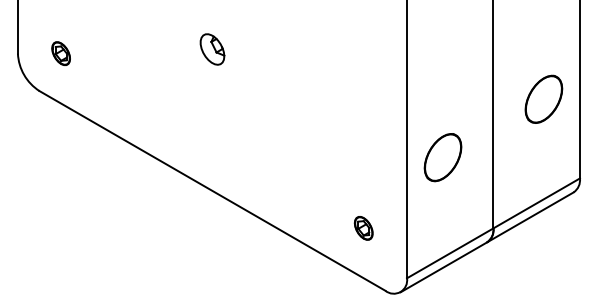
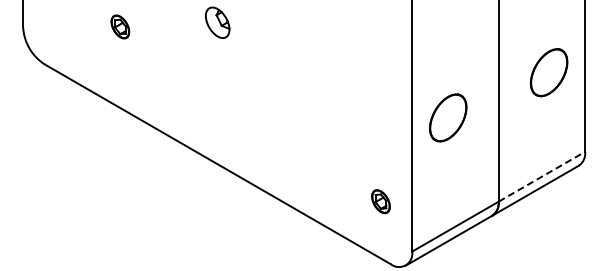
part: (60, 53) -> (119, 26), moved
part: (442, 157) -> (447, 117), moved
line: (536, 203) -> (541, 176), solid -> dashed
part: (363, 228) -> (380, 201), moved

